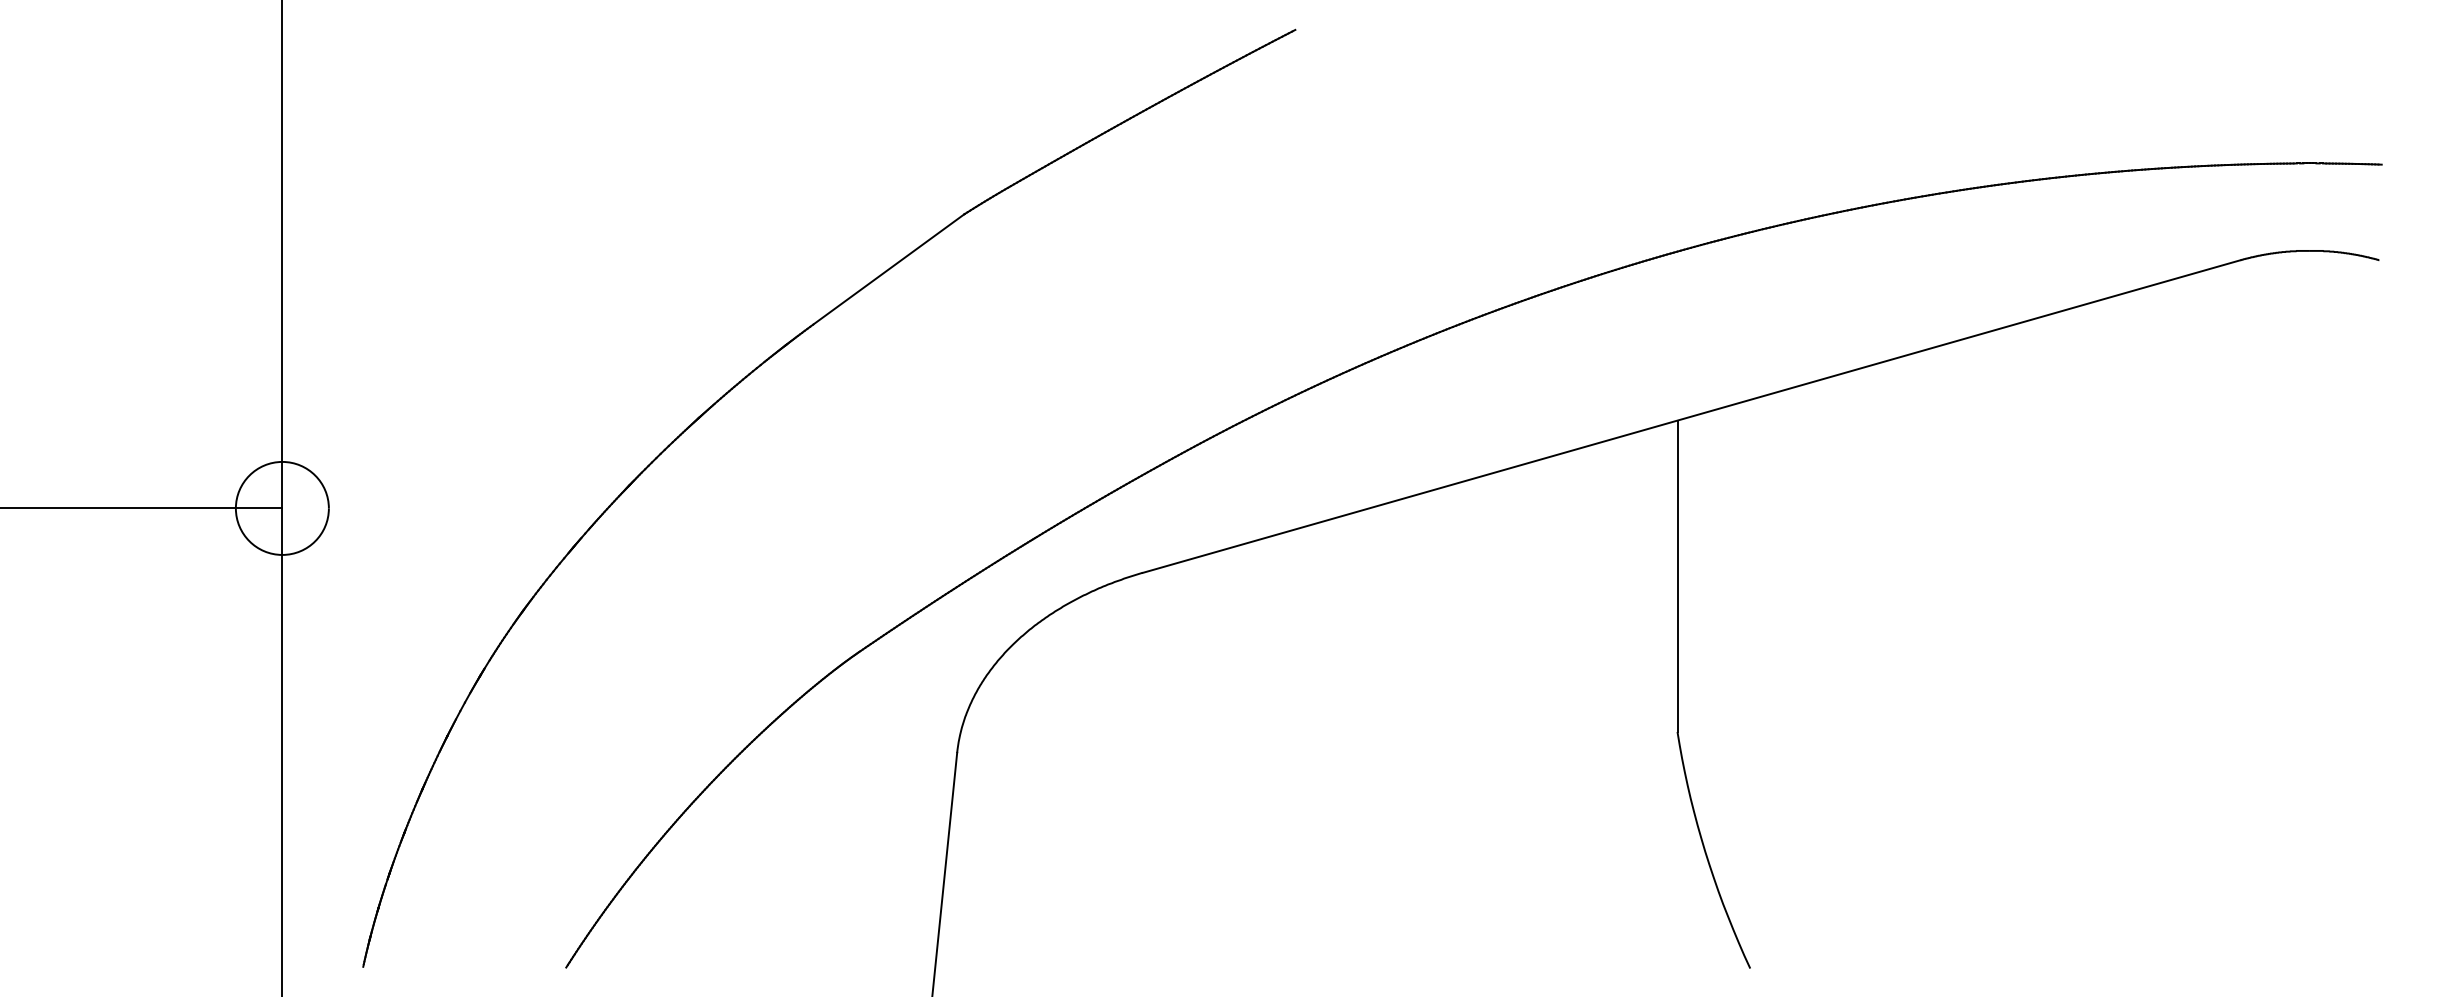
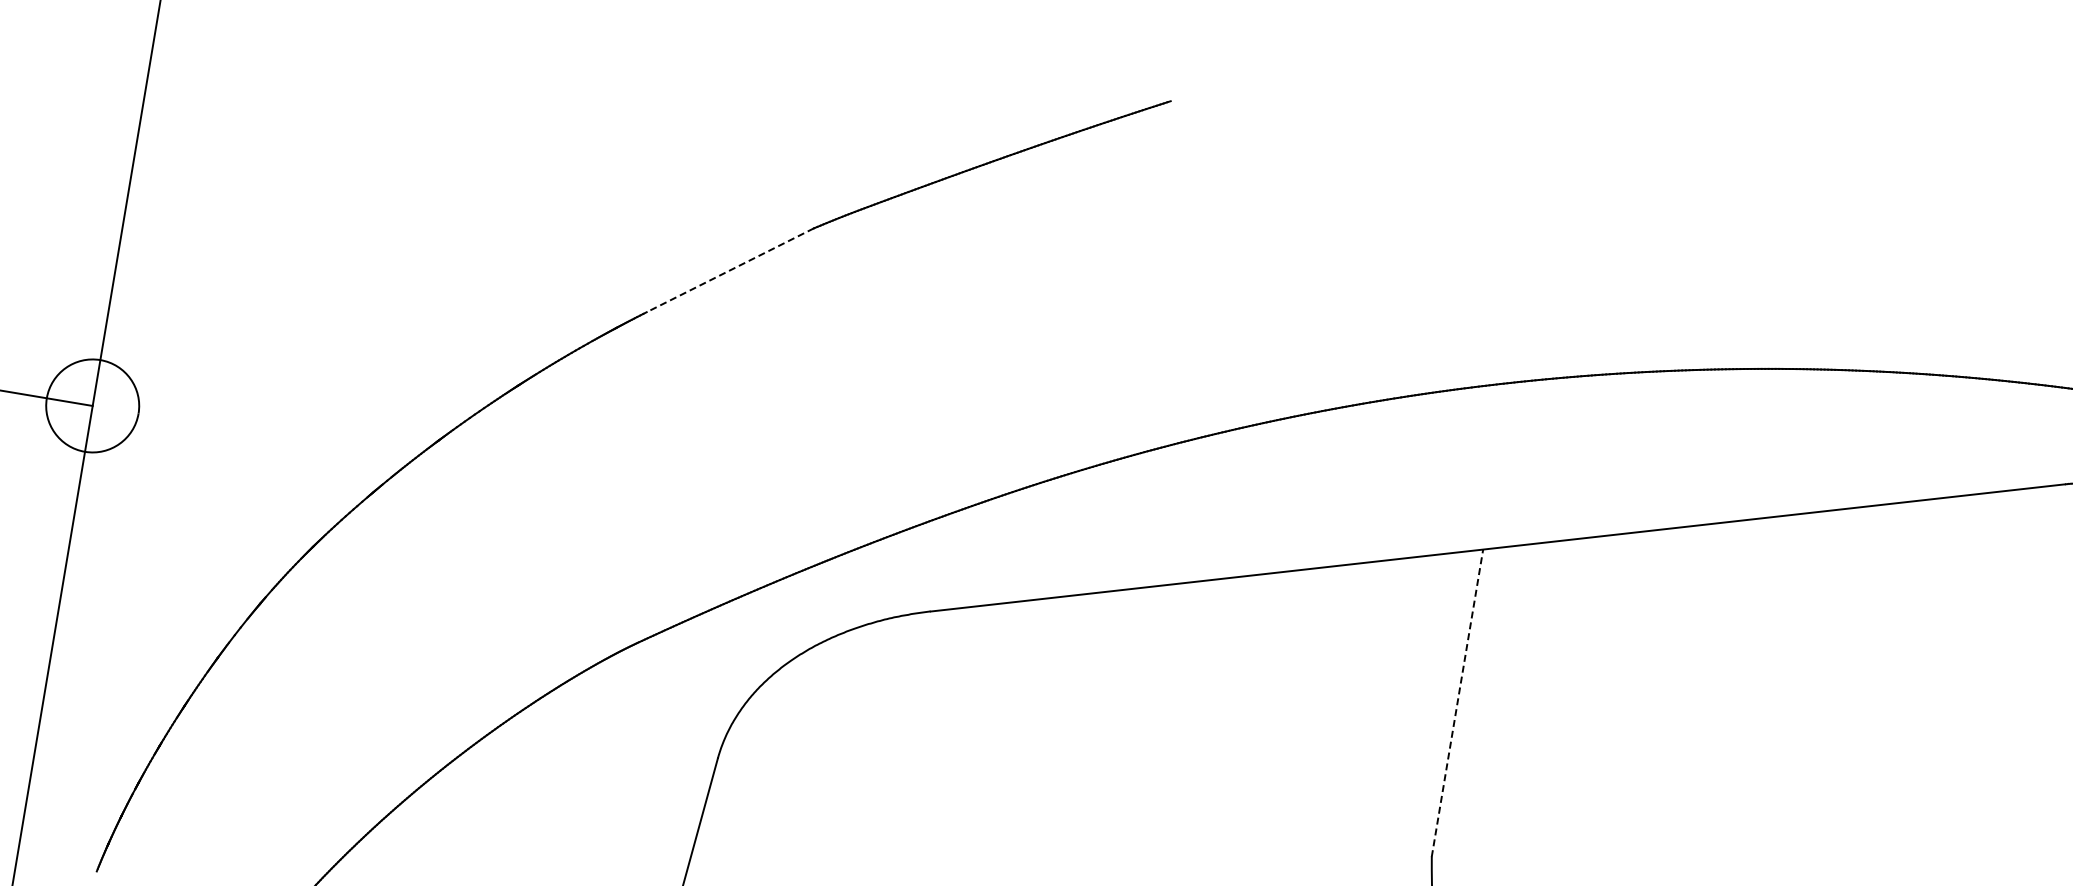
line: (888, 269) -> (729, 270), solid -> dashed
line: (1677, 576) -> (1457, 703), solid -> dashed

